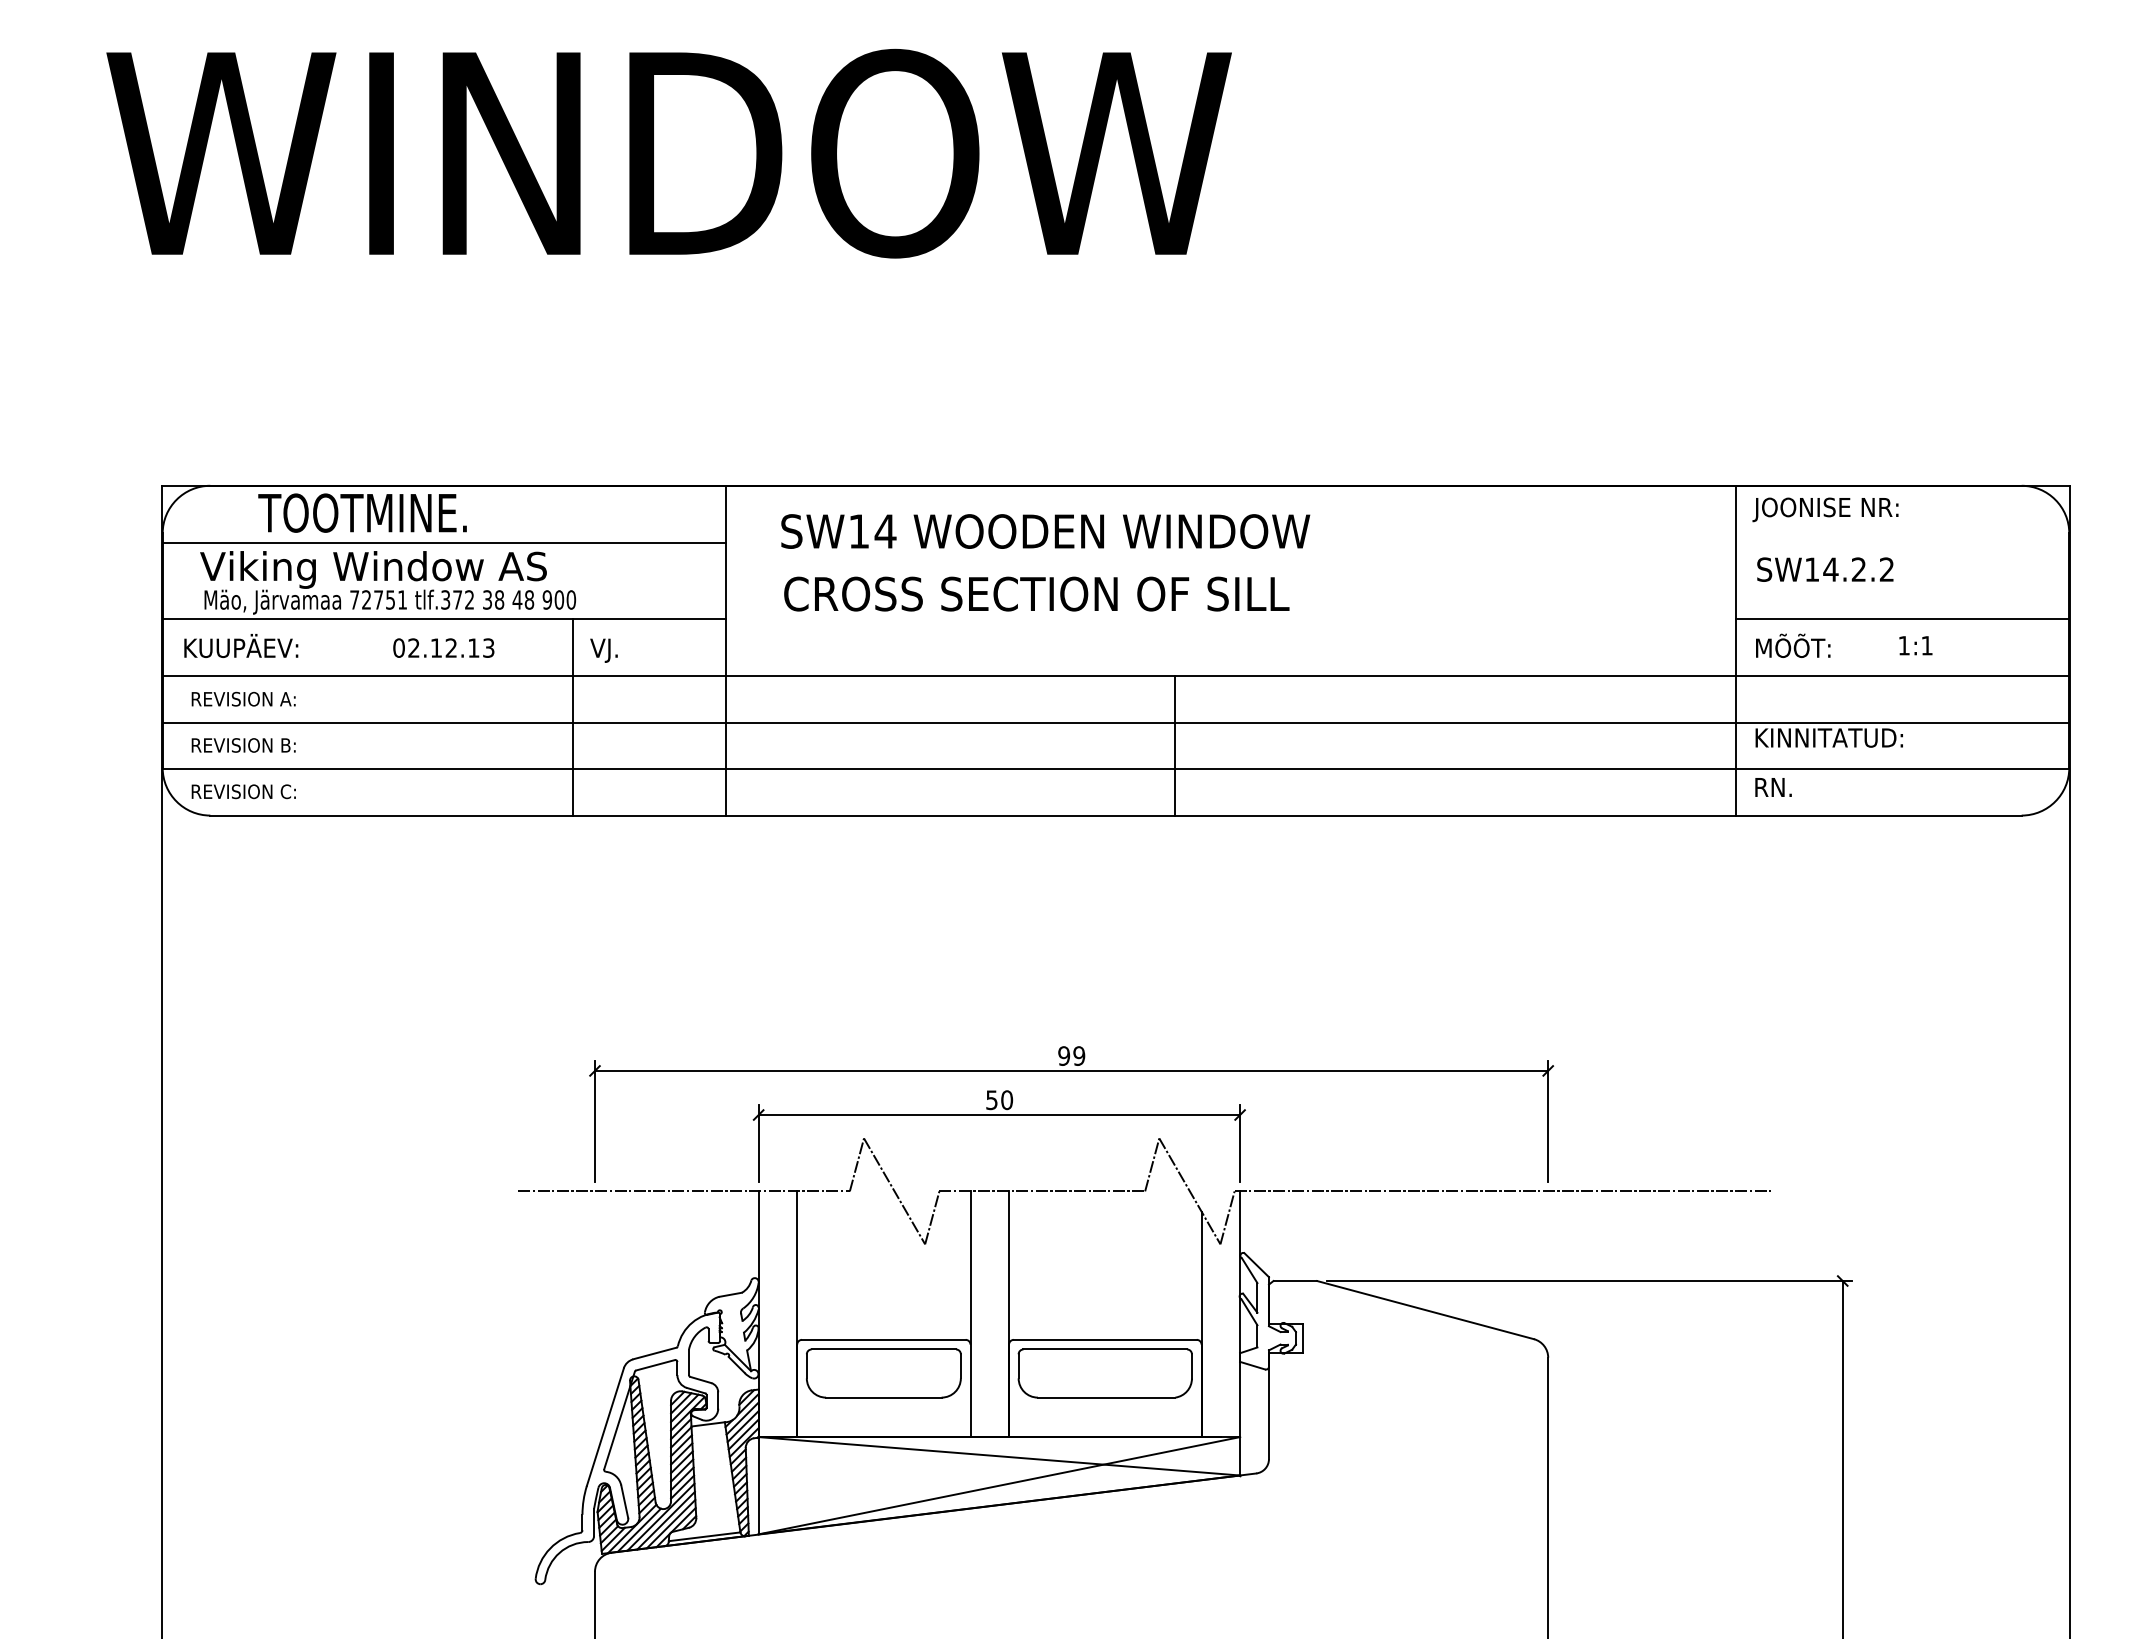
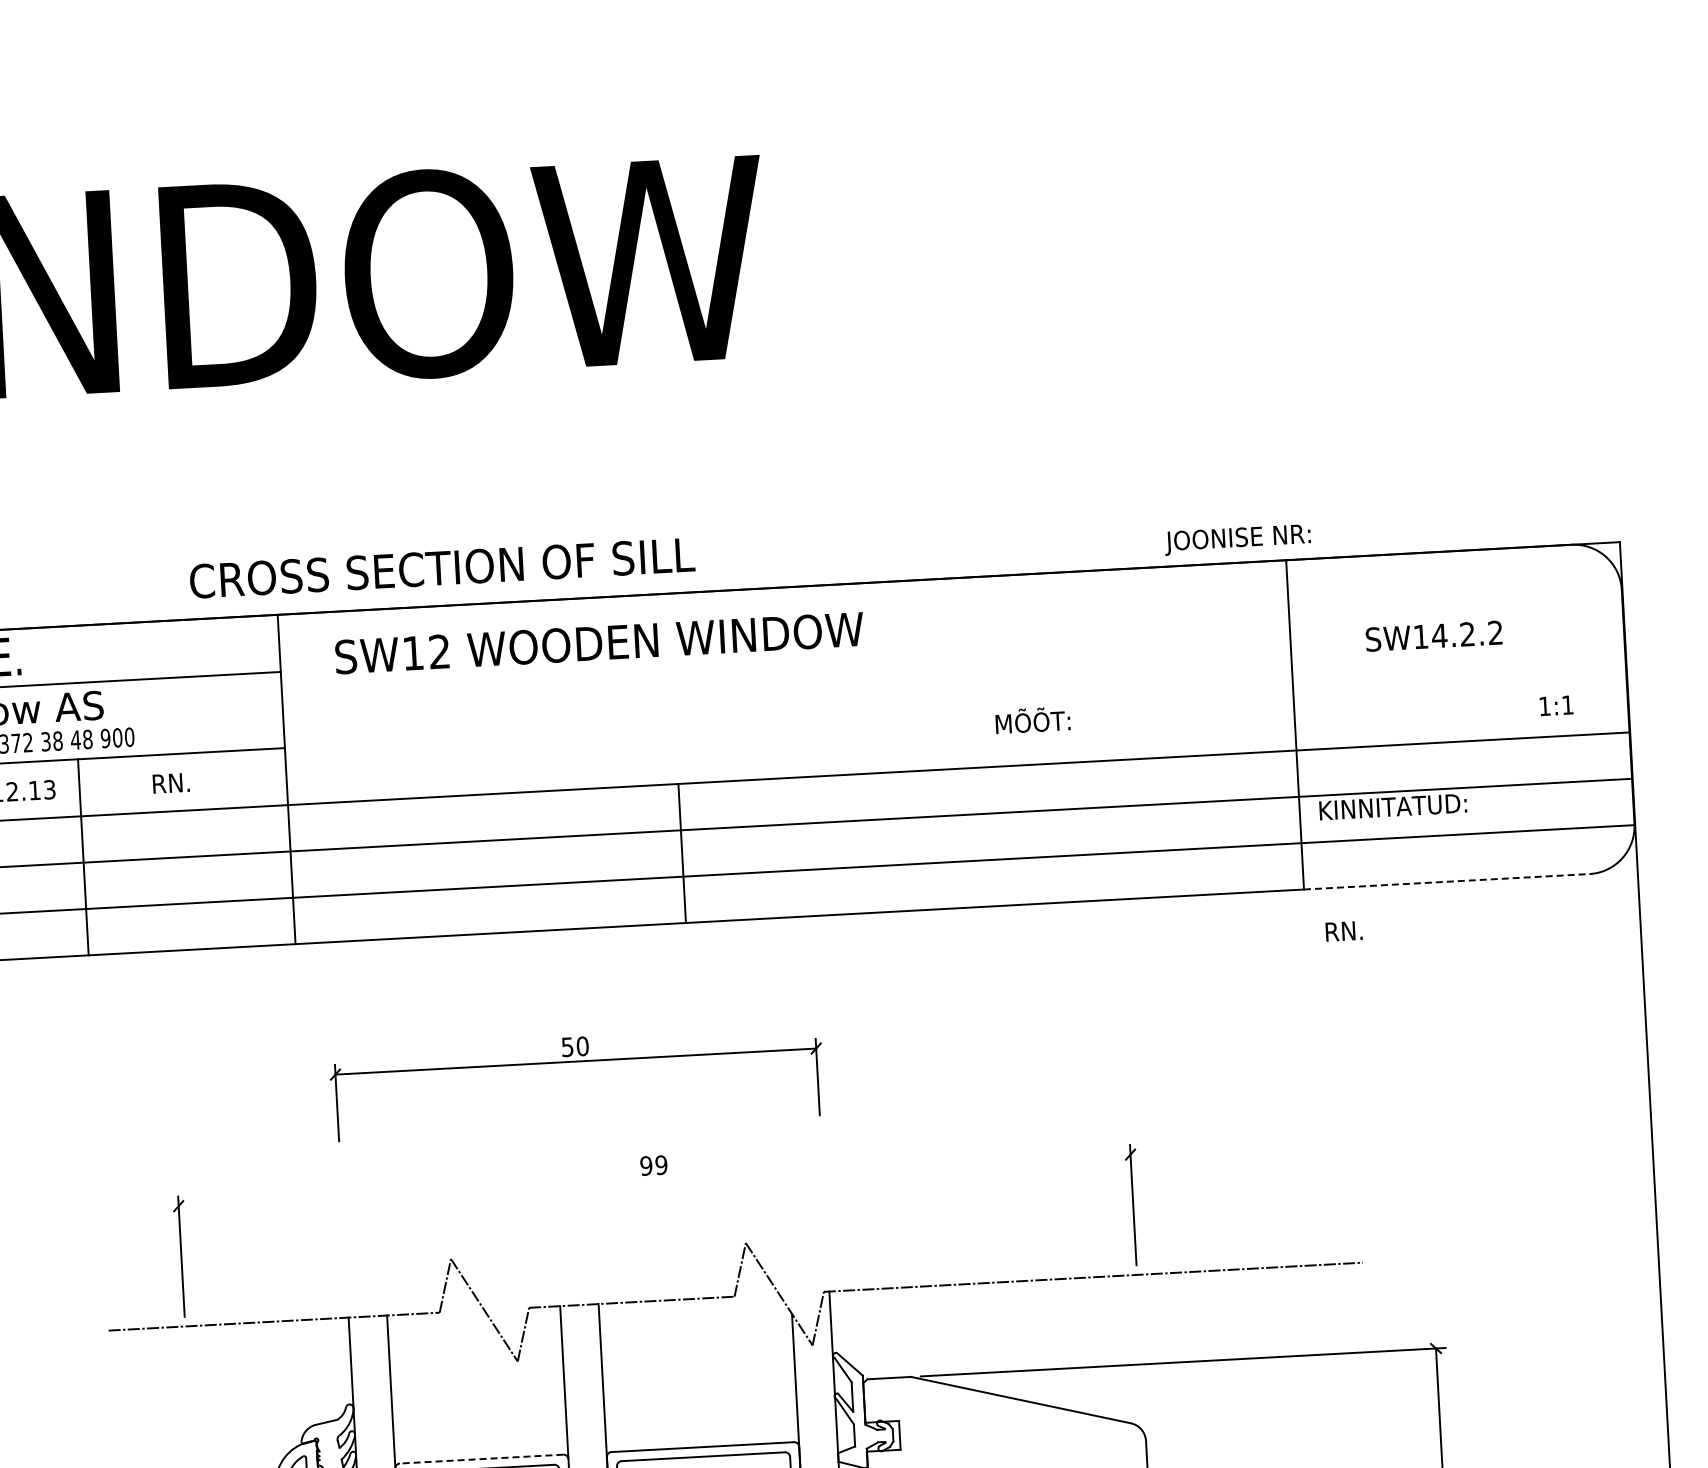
text: (1825, 509) -> (1237, 539), moved
text: (885, 531) -> (439, 651), SW14 -> SW12
text: (1825, 569) -> (1434, 636), moved
text: (1036, 593) -> (442, 567), moved
line: (1902, 619) -> (1459, 684), removed
text: (1793, 645) -> (1033, 719), moved
text: (1915, 645) -> (1556, 705), moved
text: (609, 650) -> (170, 785), VJ. -> RN.
line: (572, 717) -> (83, 857), moved
line: (1174, 745) -> (681, 853), moved
text: (1773, 787) -> (1344, 931), moved
line: (1878, 815) -> (1446, 881), solid -> dashed
line: (1071, 1070) -> (654, 1180), removed
part: (998, 1115) -> (574, 1062), moved
line: (883, 1339) -> (481, 1458), solid -> dashed

